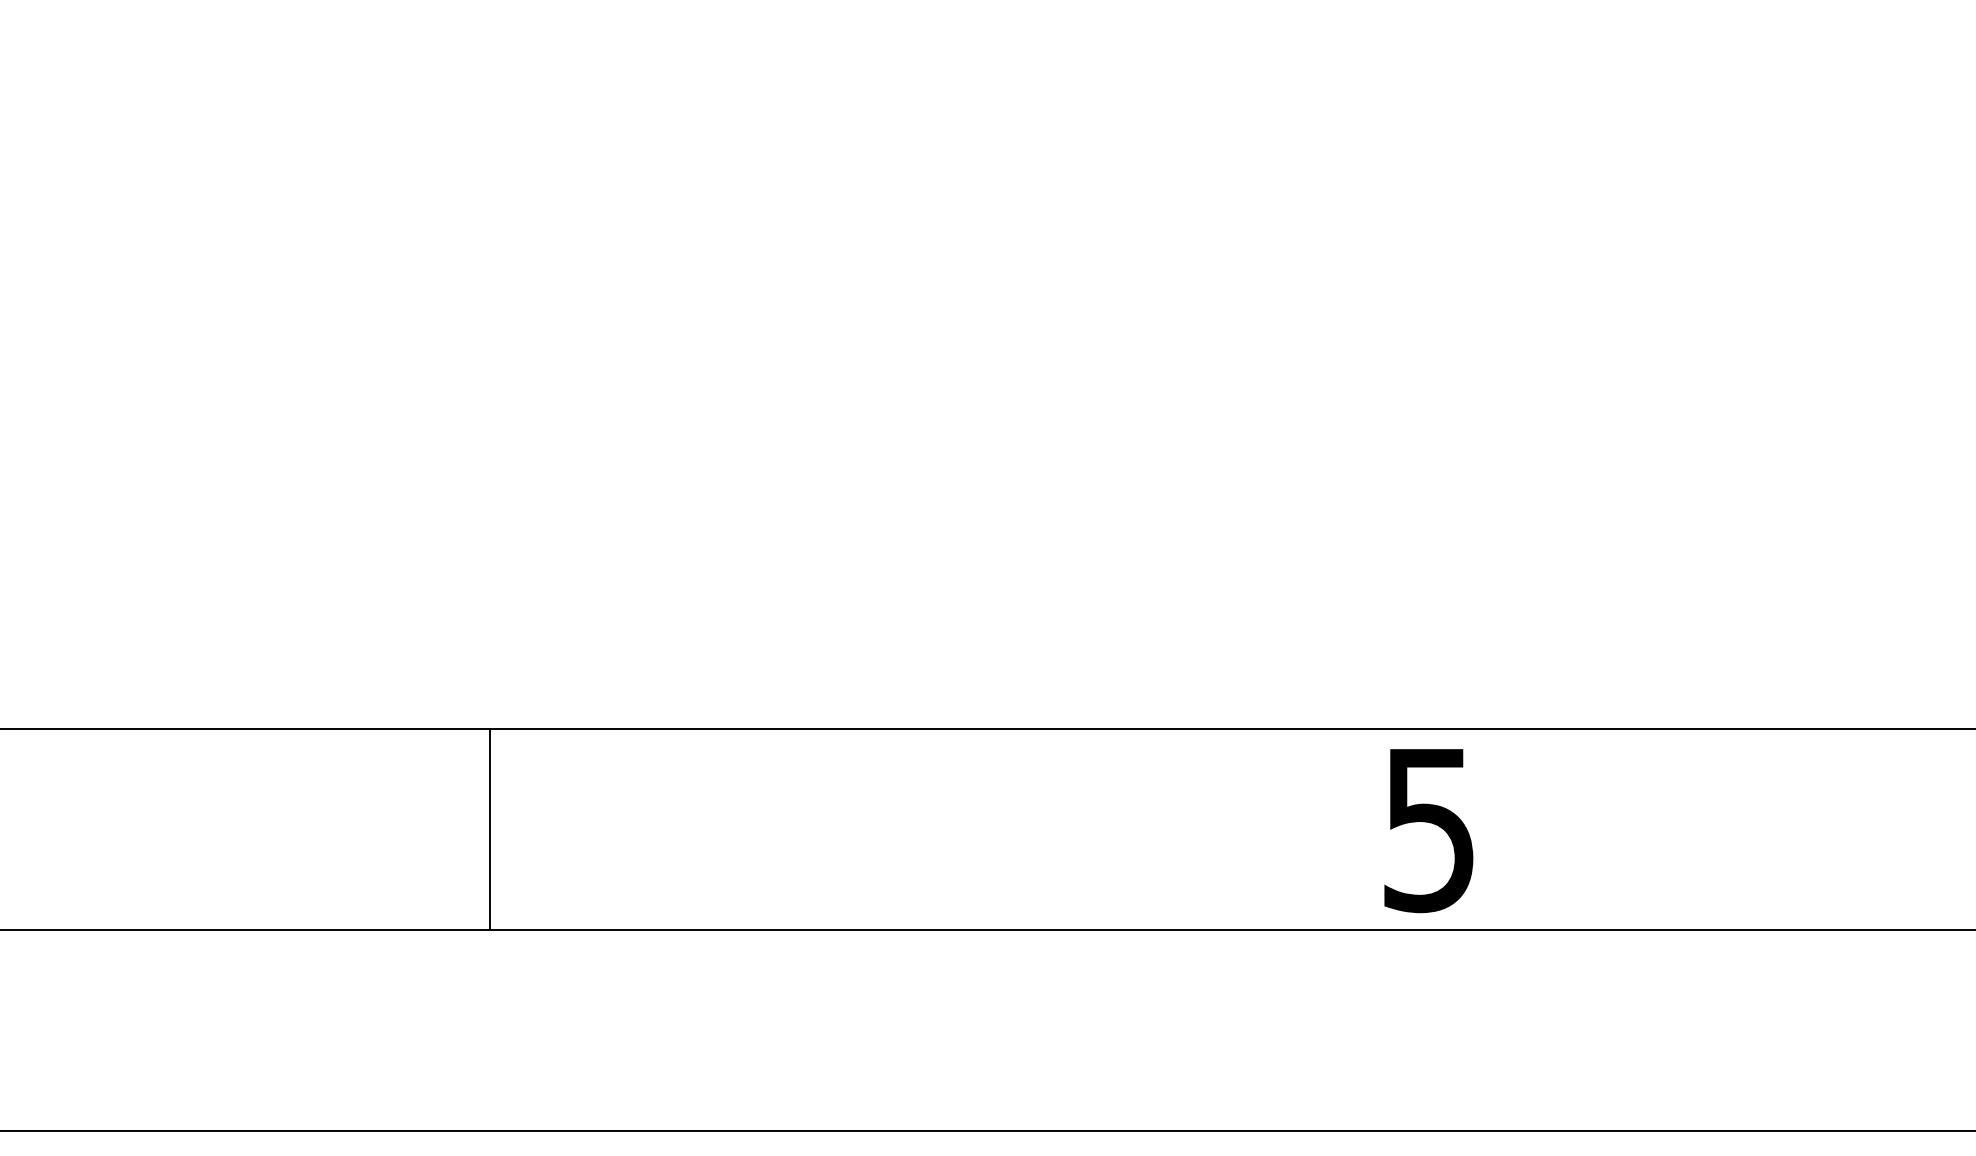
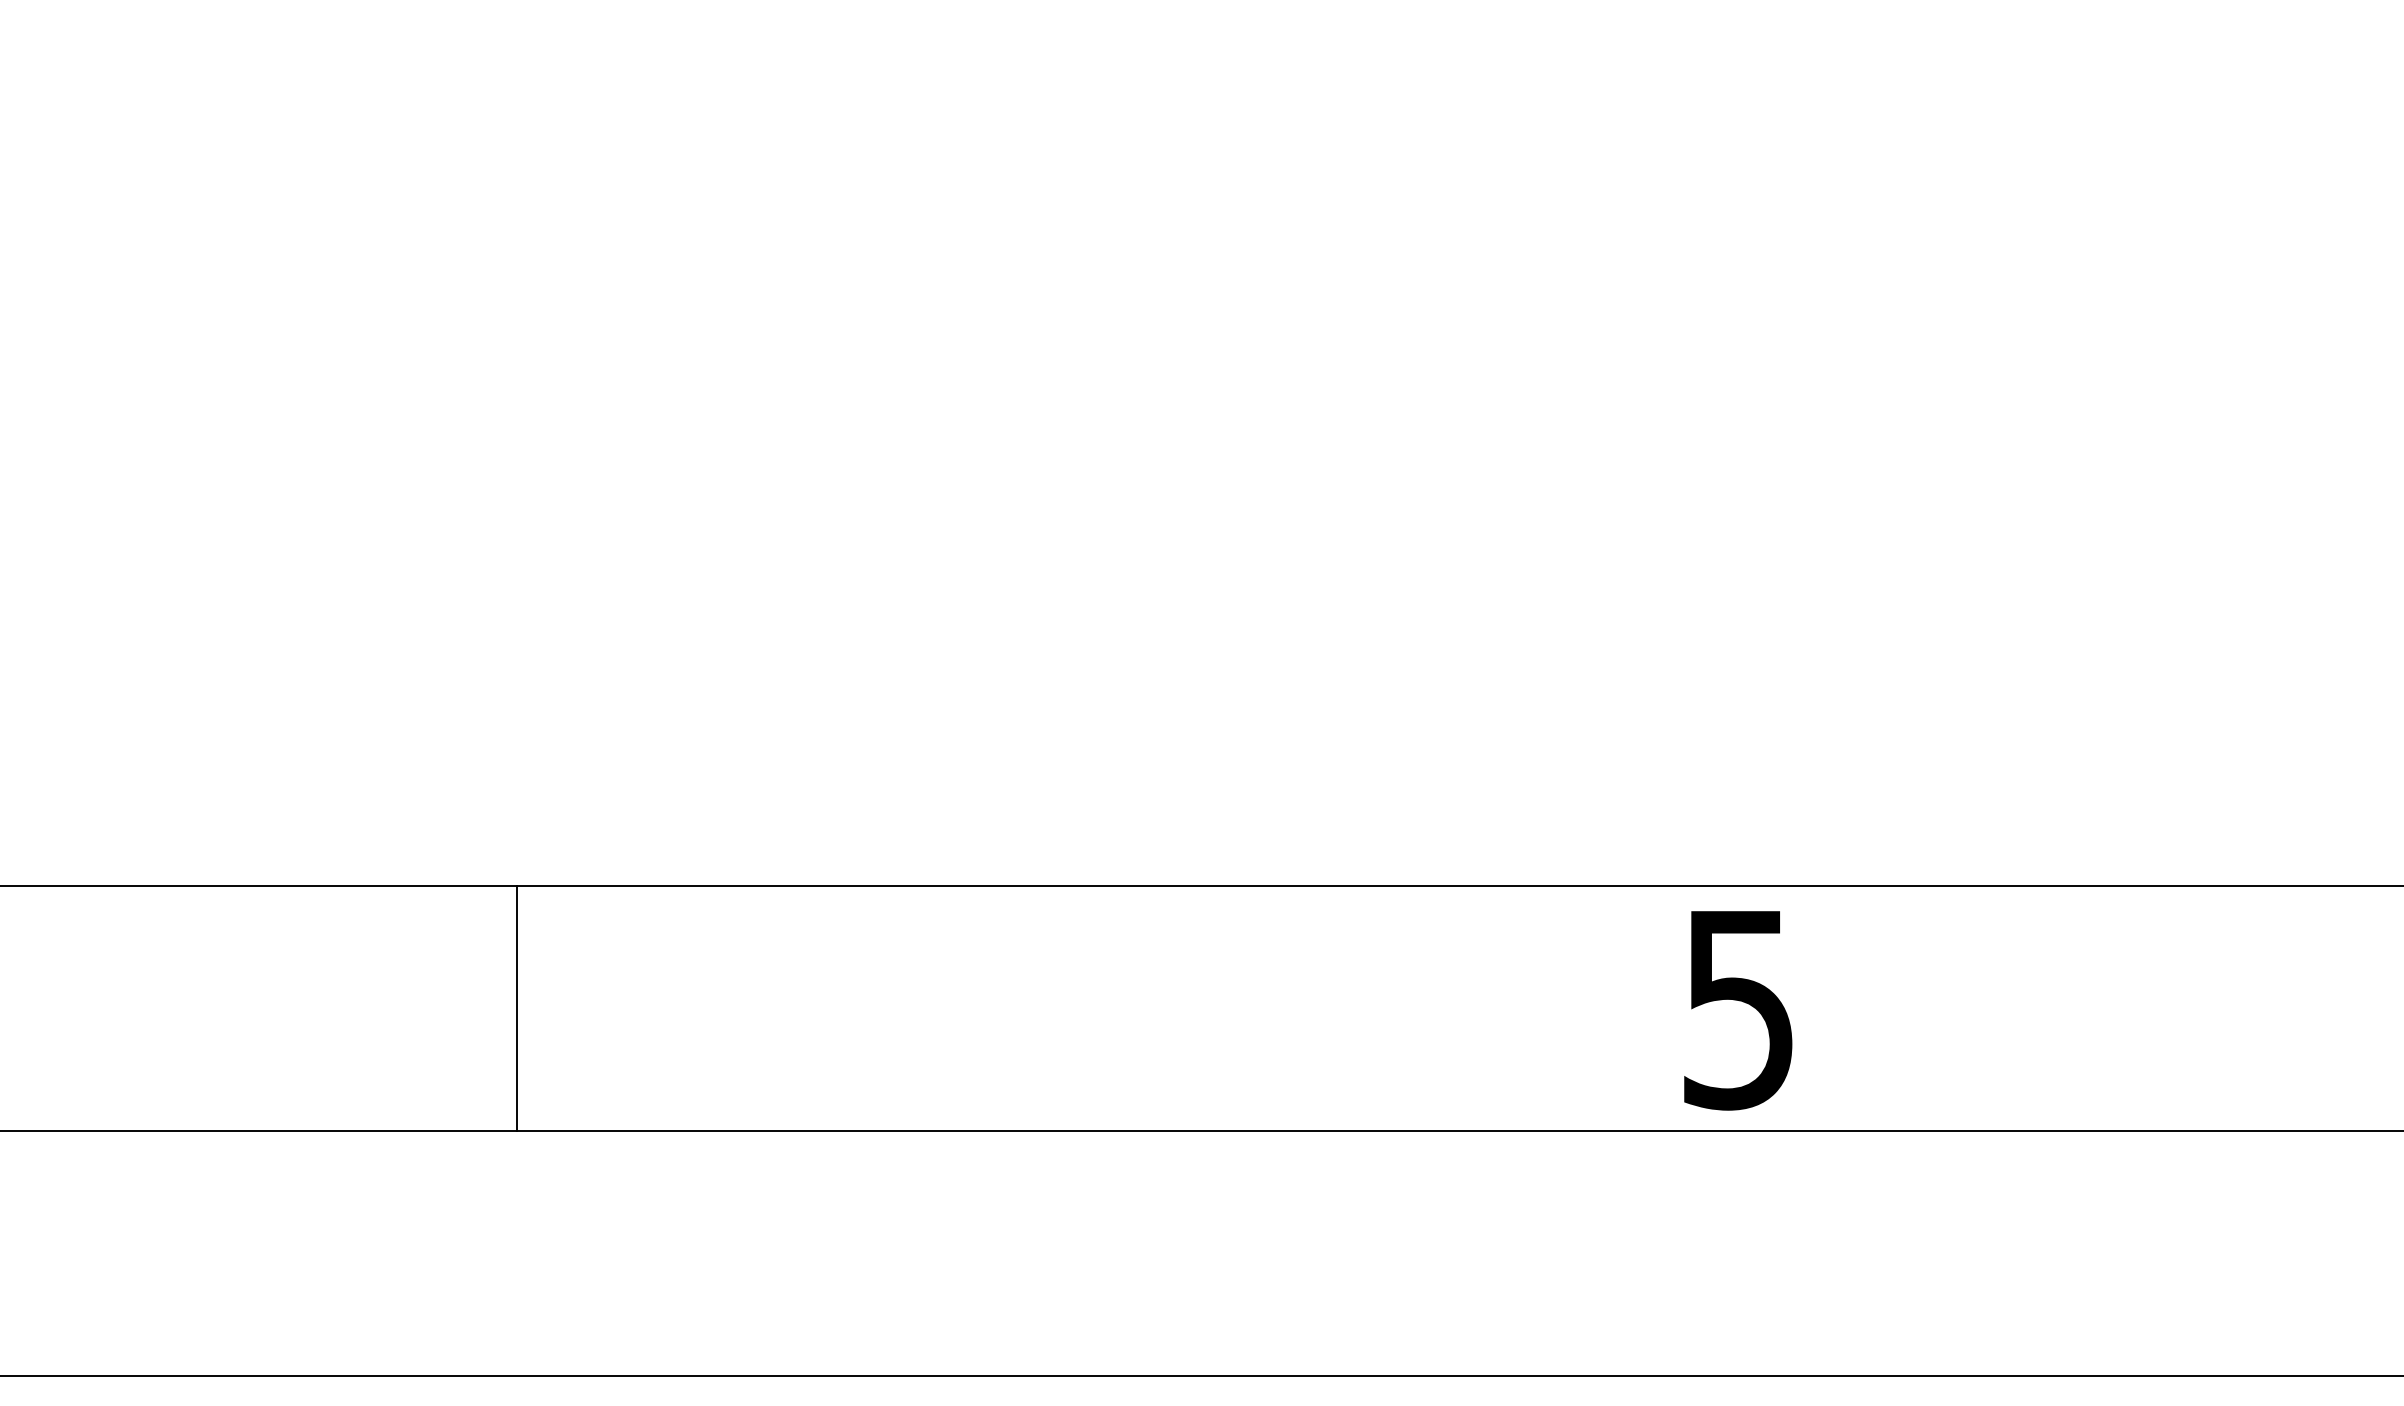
line: (489, 828) -> (516, 1007), moved

